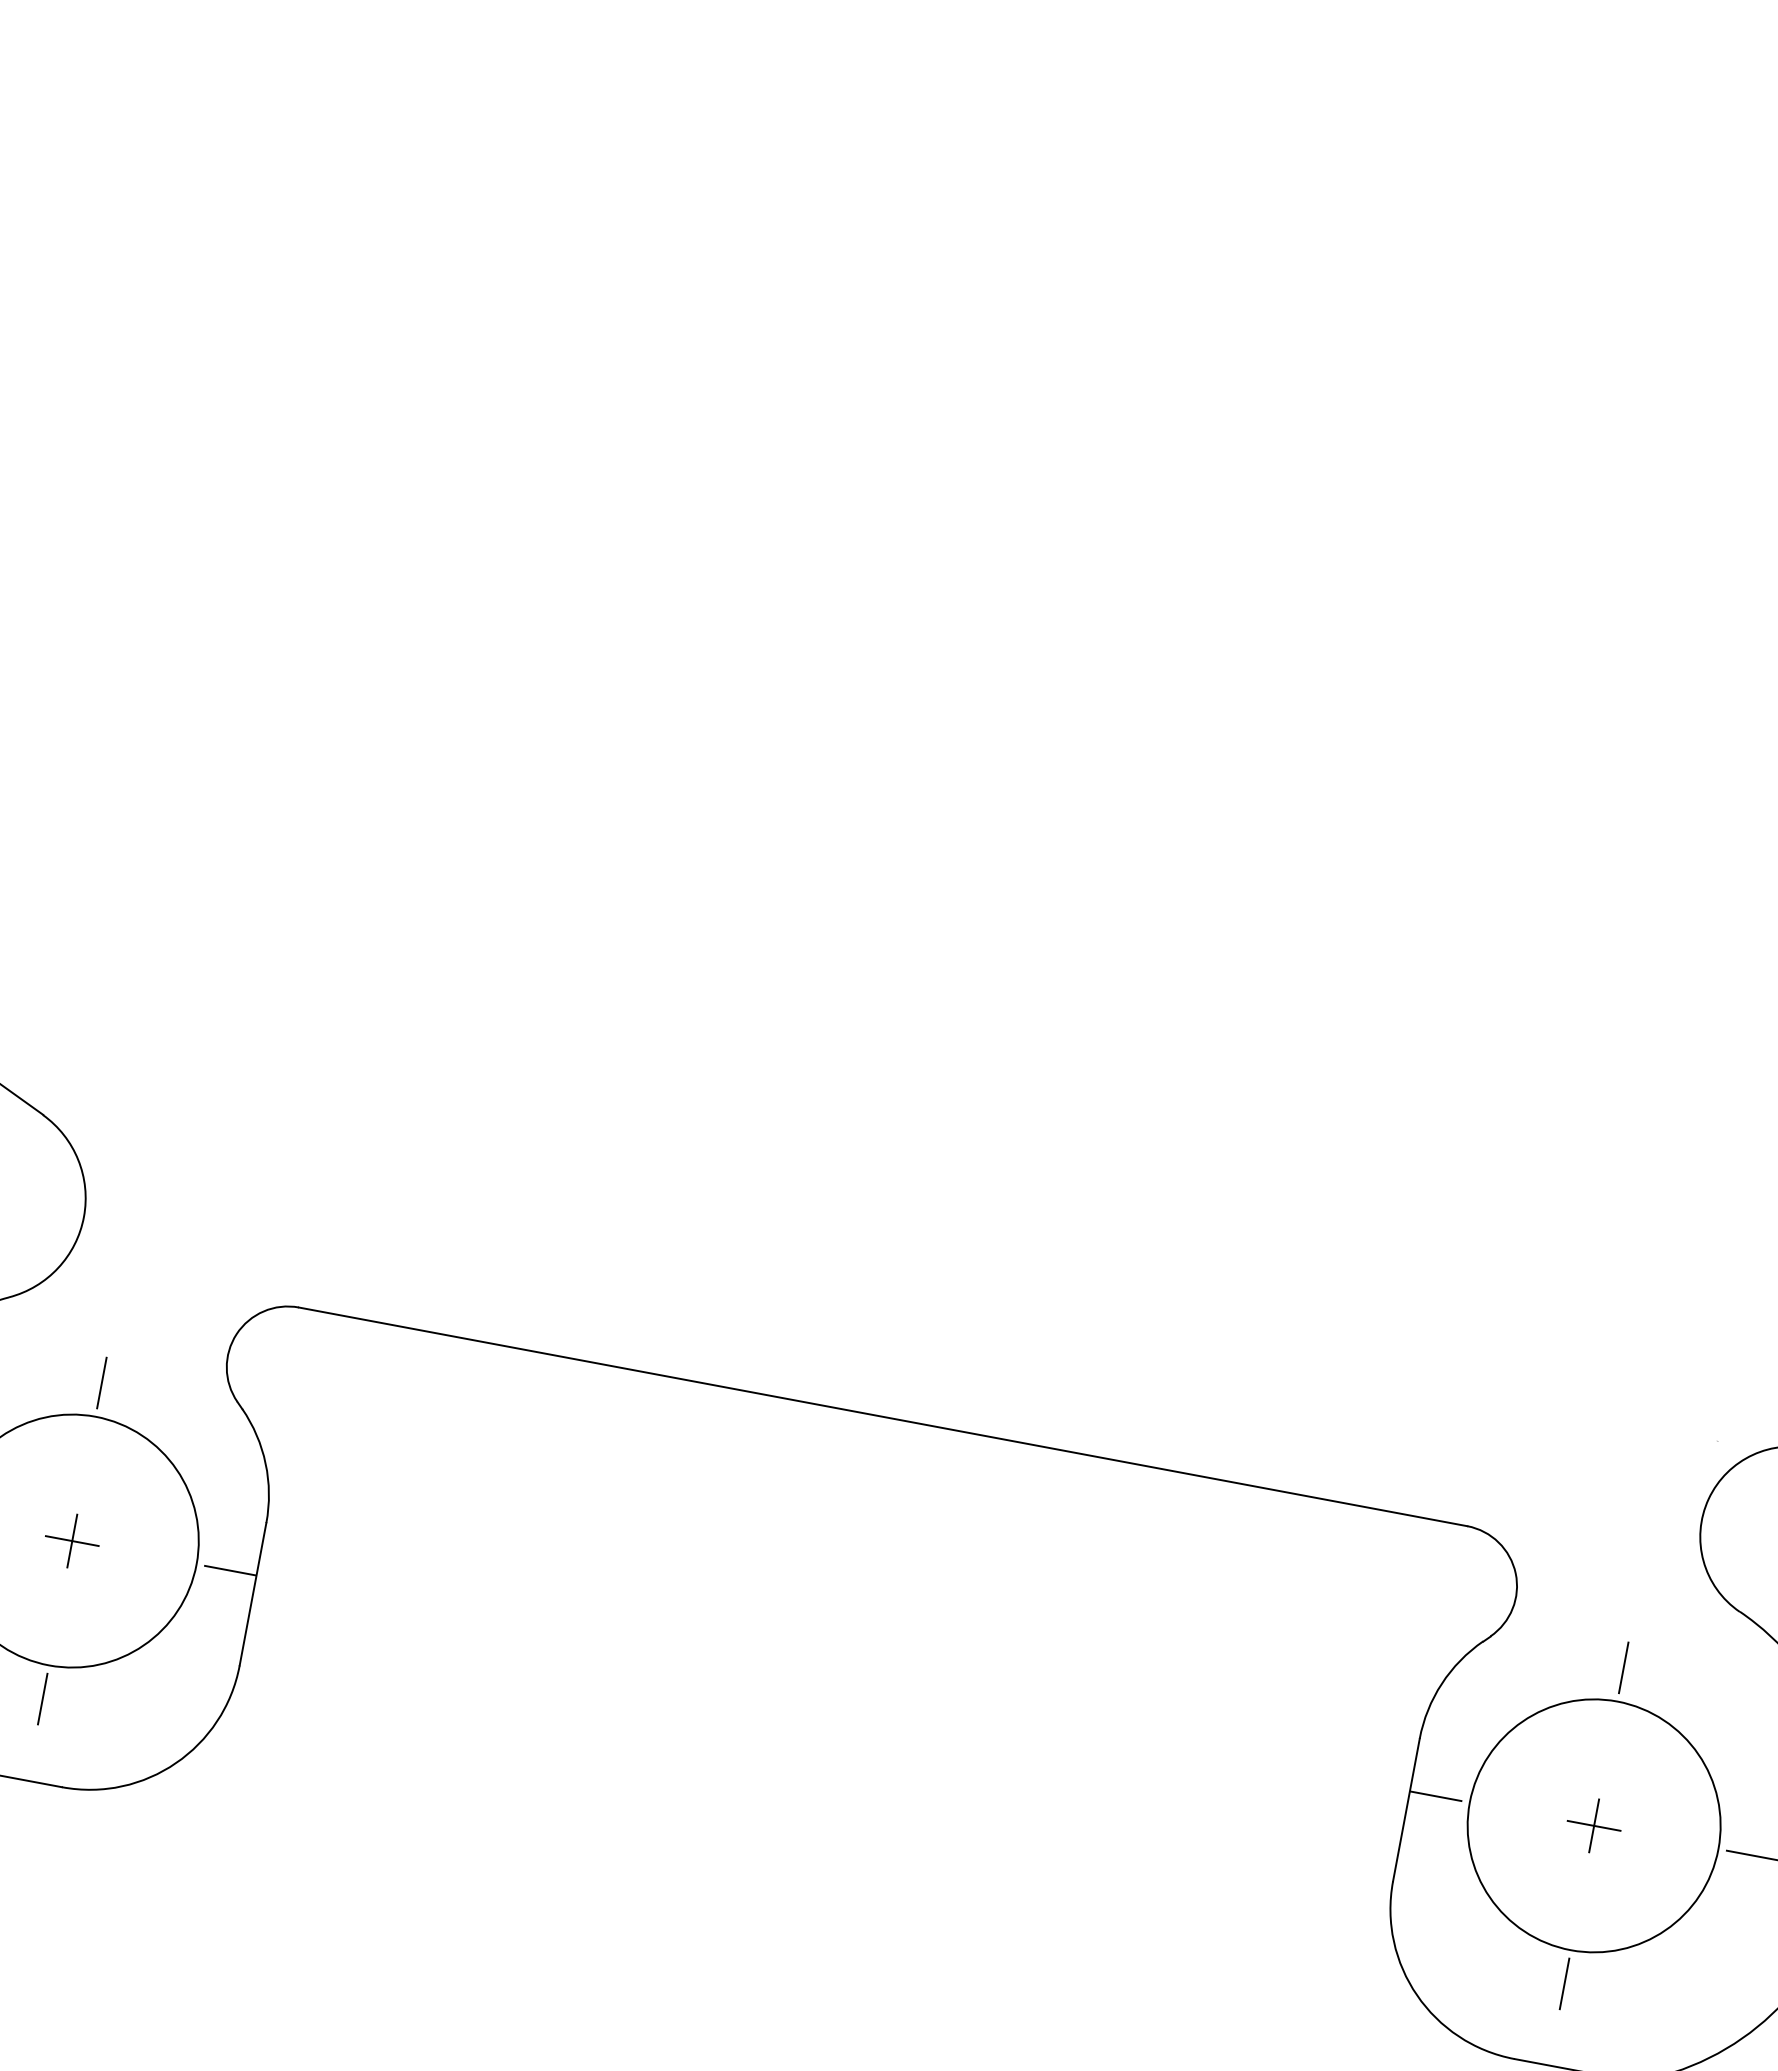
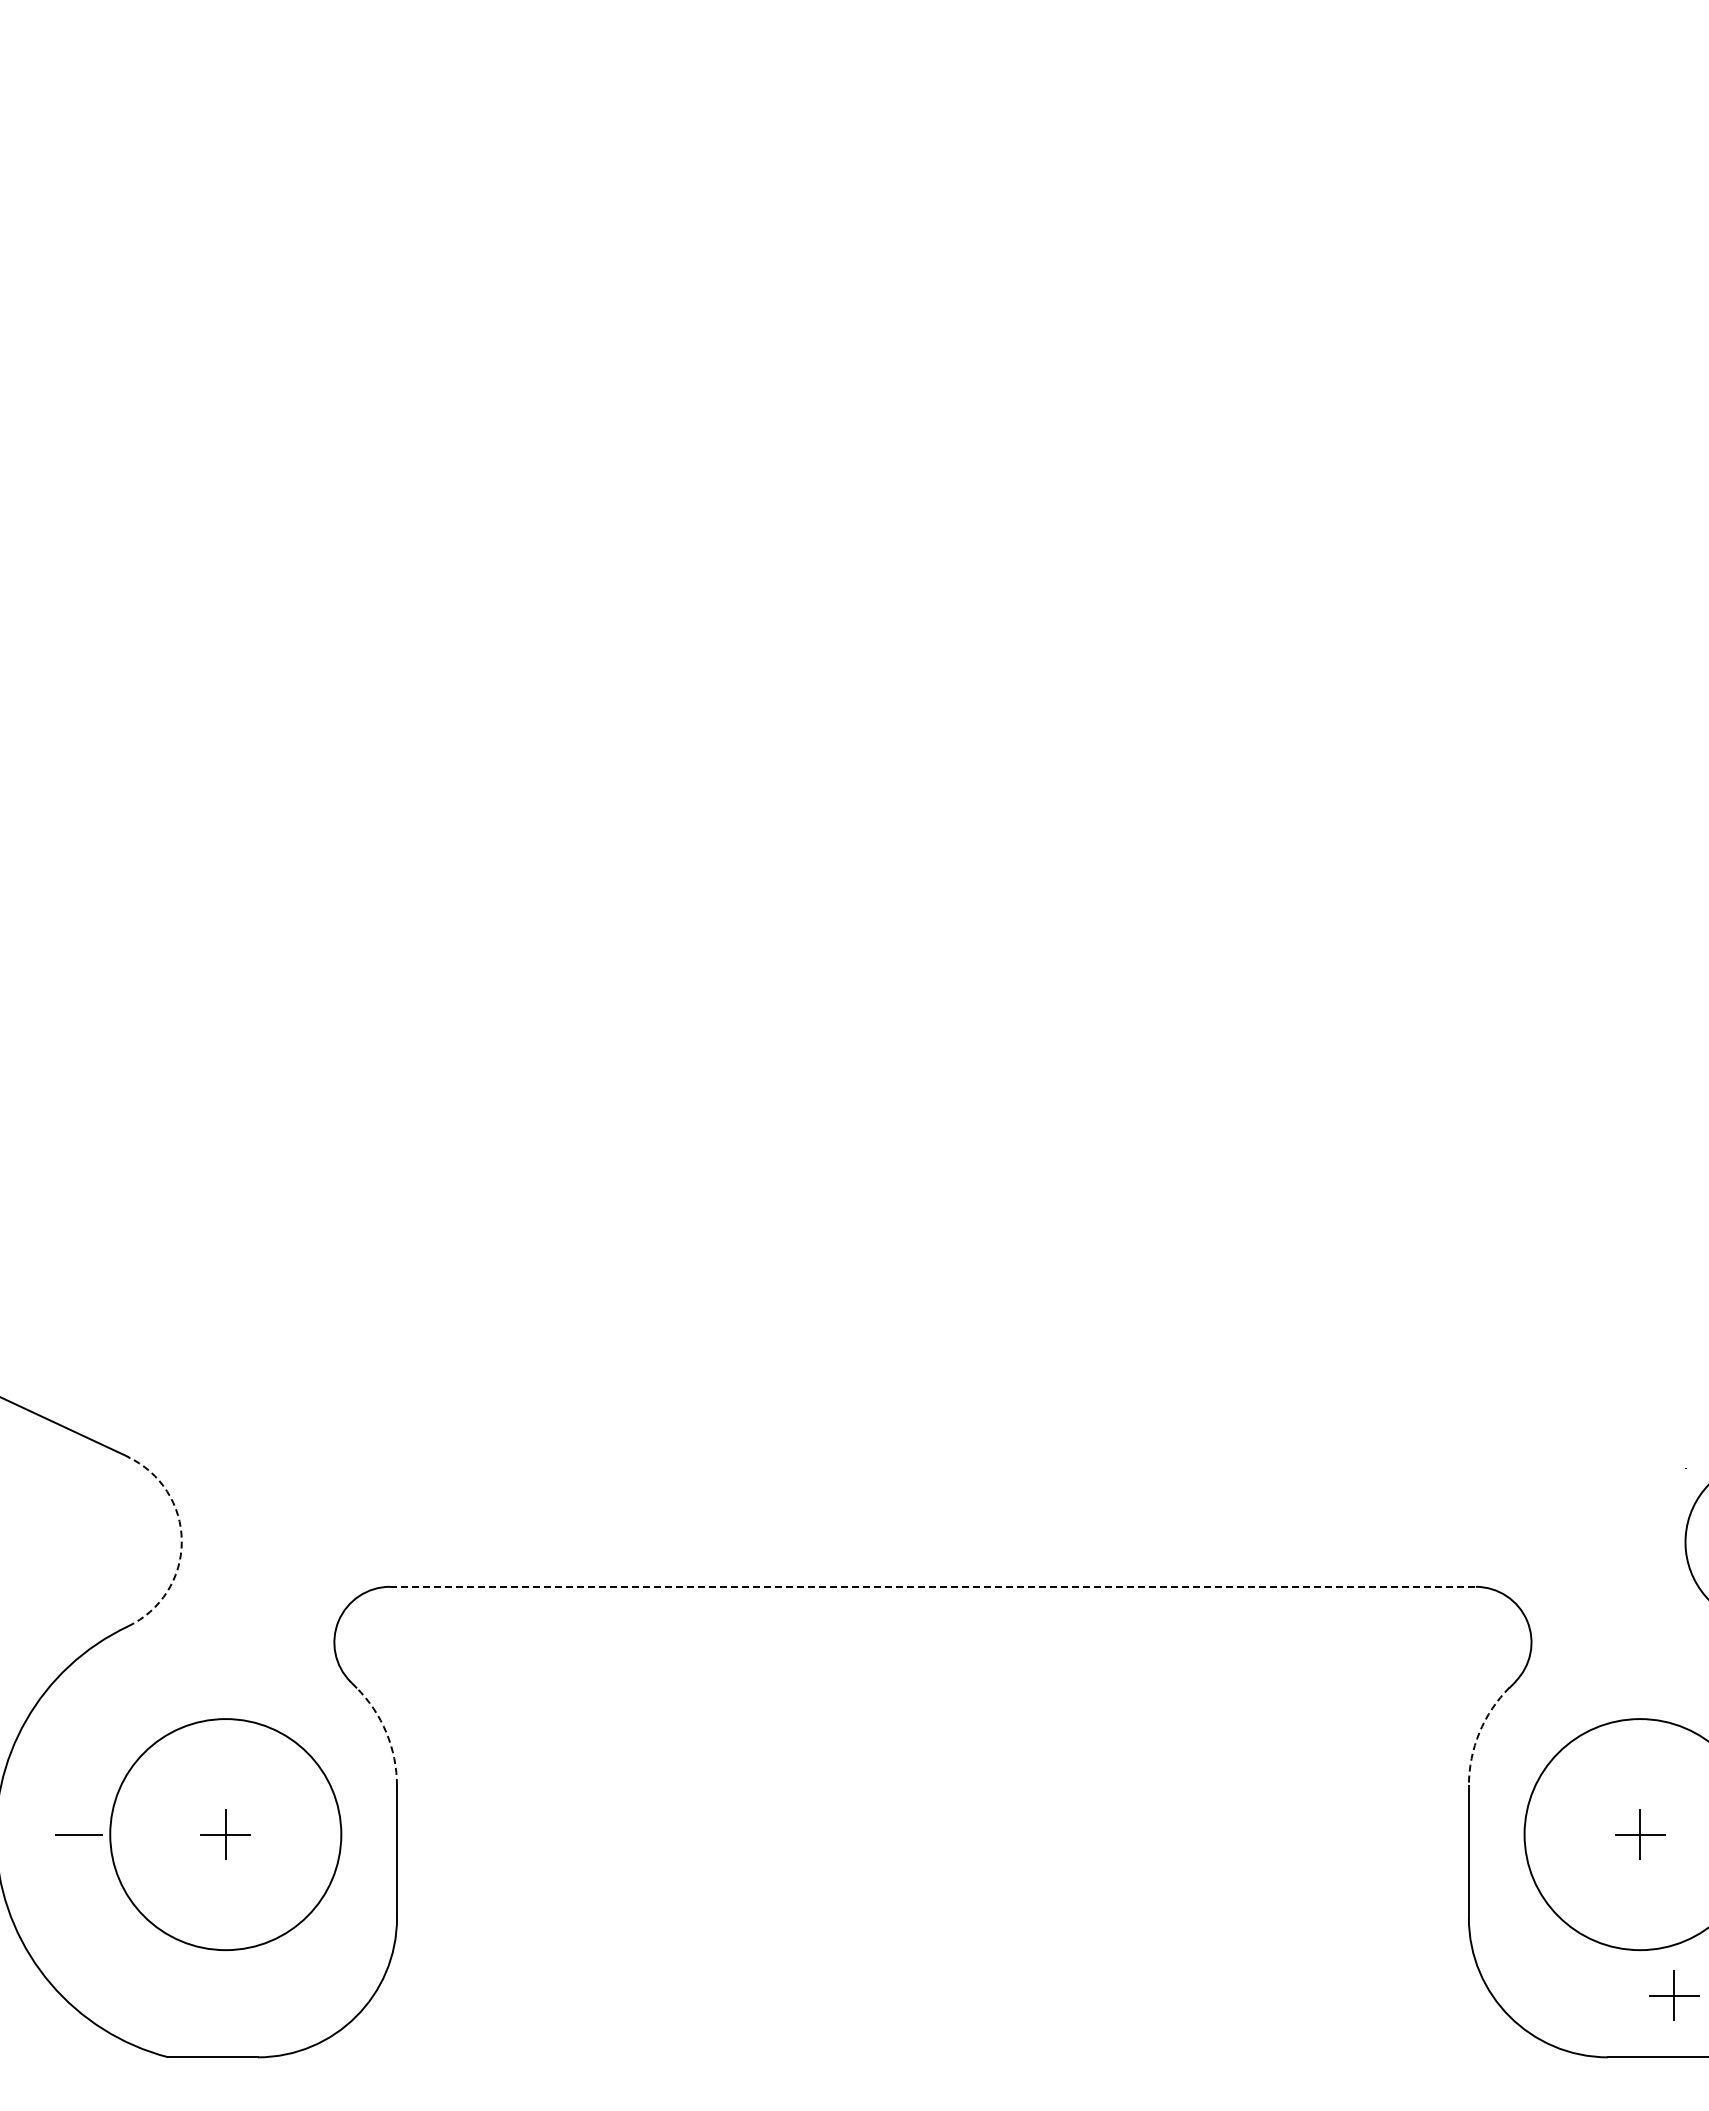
arc: (83, 1216) -> (181, 1541), solid -> dashed
line: (101, 1382) -> (225, 1687), removed
line: (882, 1416) -> (932, 1586), solid -> dashed
arc: (265, 1463) -> (386, 1732), solid -> dashed
line: (230, 1570) -> (372, 1834), removed
line: (1624, 1667) -> (1640, 1687), removed
arc: (1441, 1683) -> (1479, 1732), solid -> dashed
line: (42, 1699) -> (225, 1981), removed
line: (1435, 1796) -> (1492, 1834), removed
line: (1564, 1984) -> (1640, 1981), removed
part: (1598, 2005) -> (1674, 1995), added

